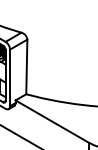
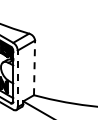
line: (26, 67) -> (34, 68), solid -> dashed
line: (10, 77) -> (18, 78), solid -> dashed

